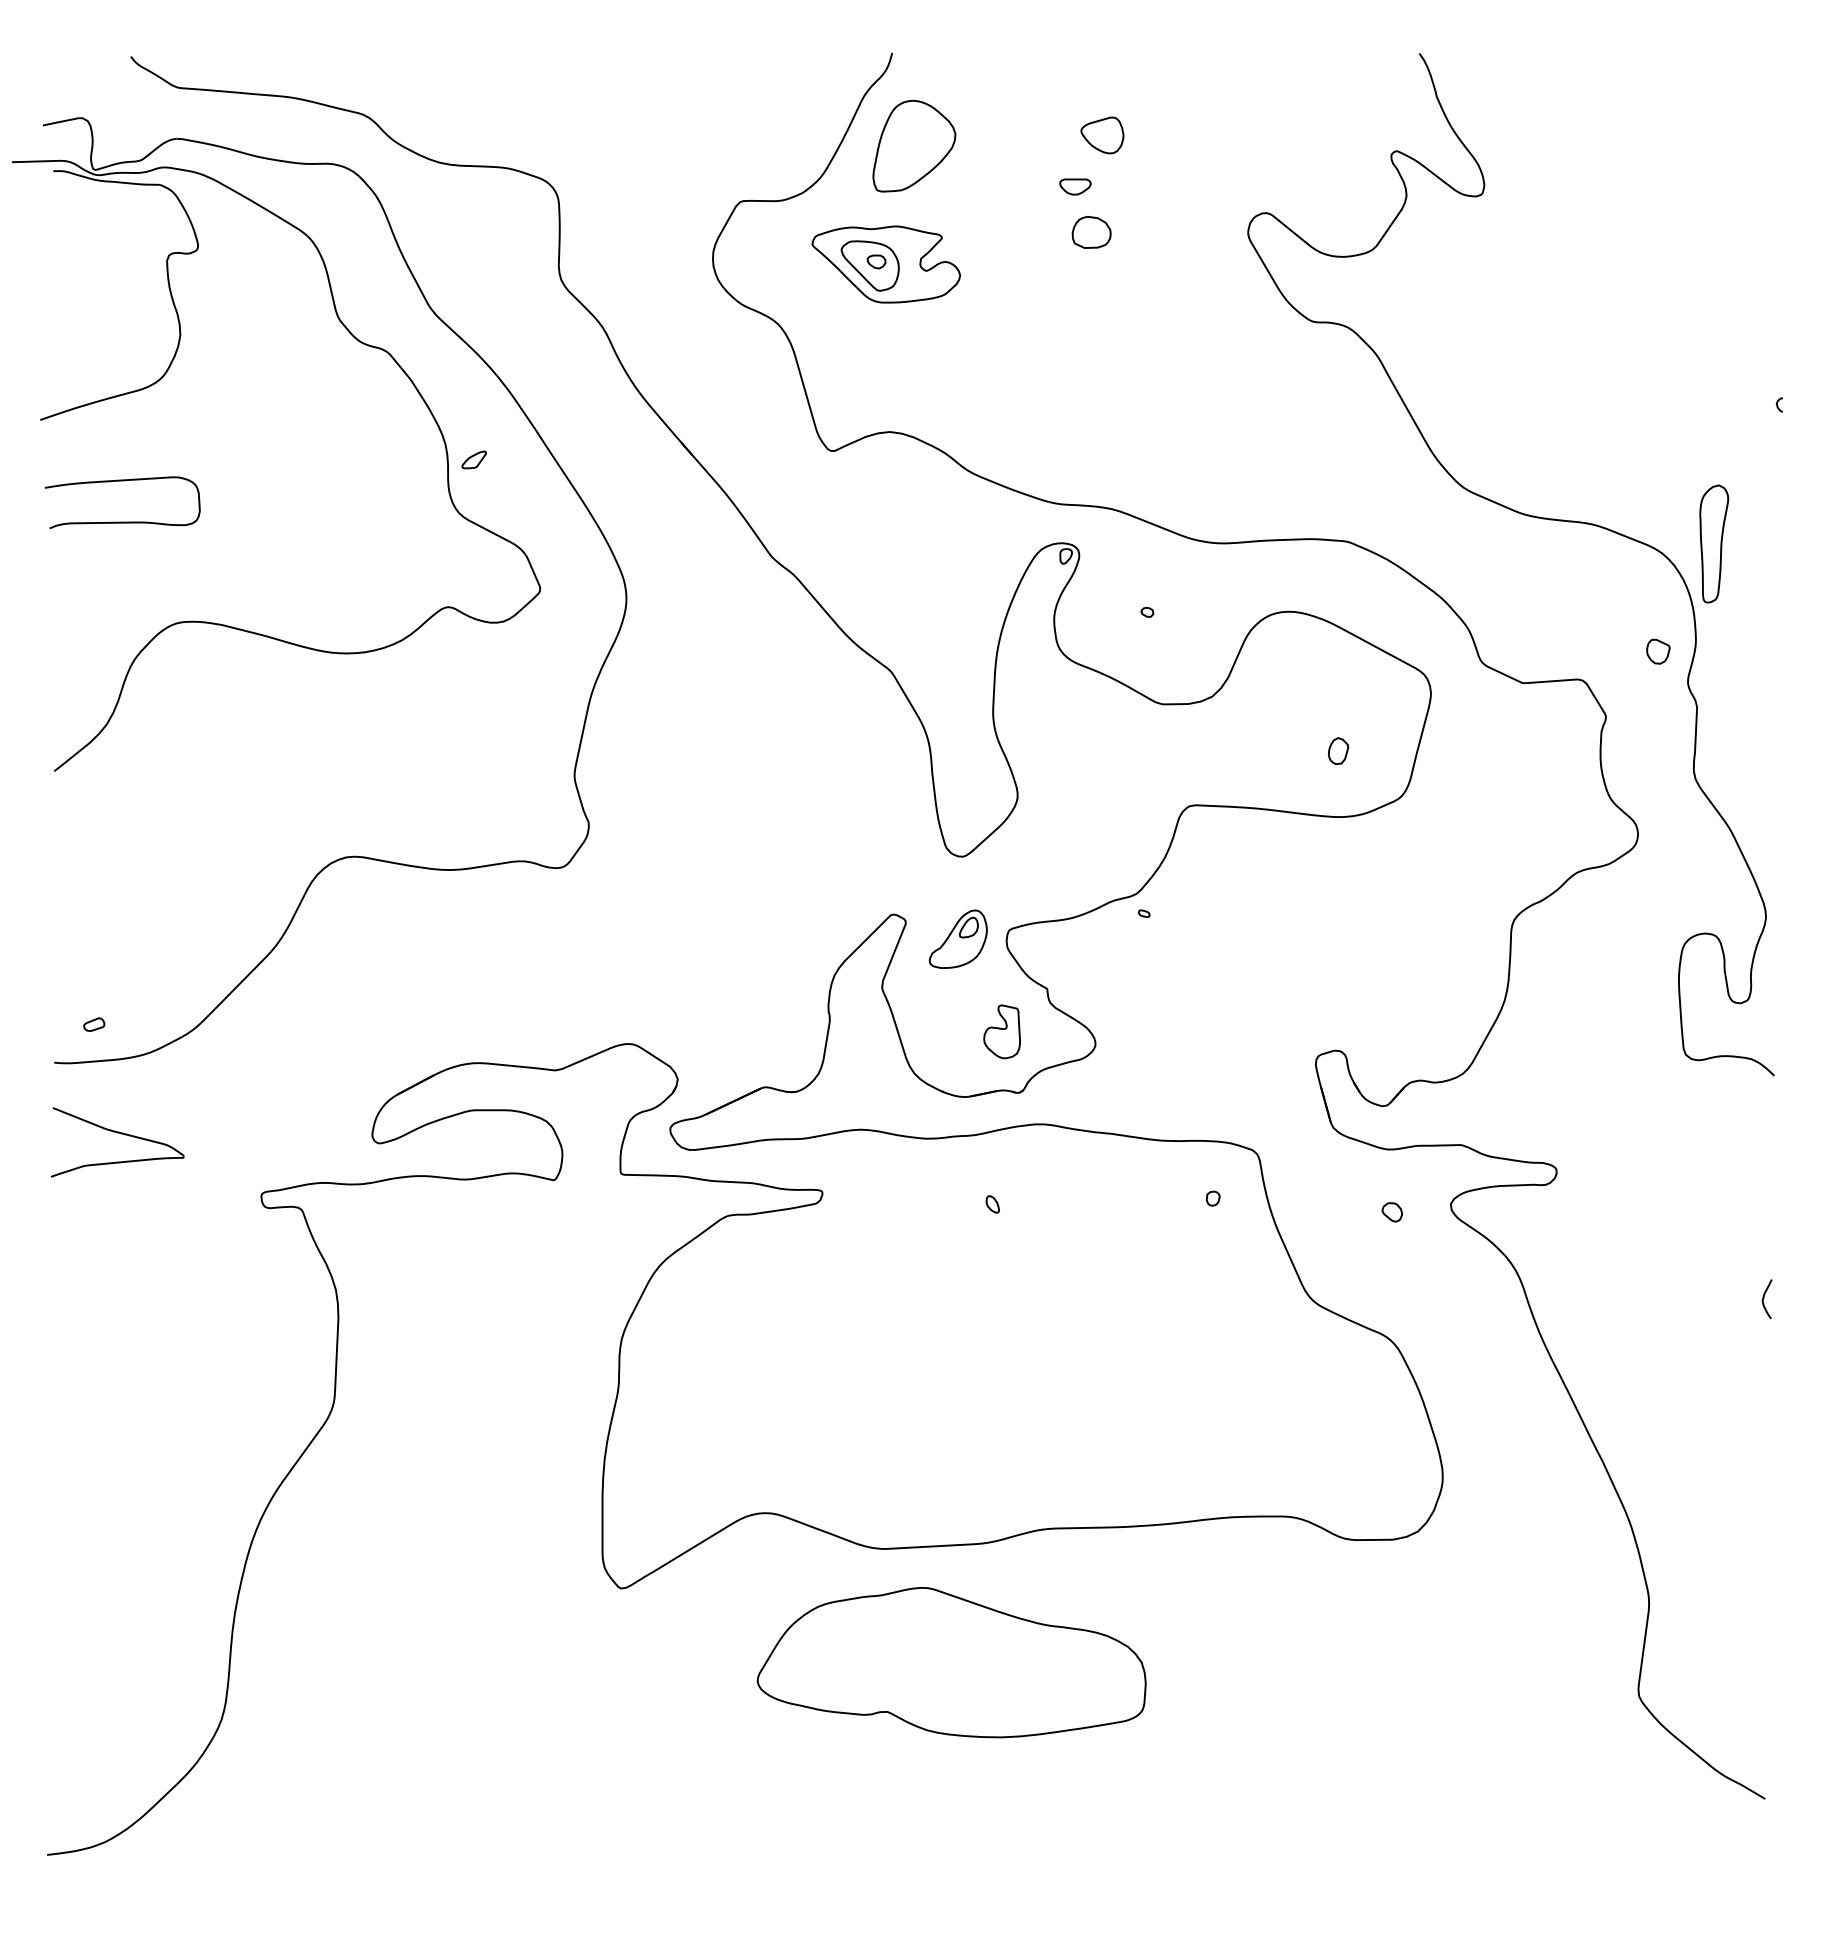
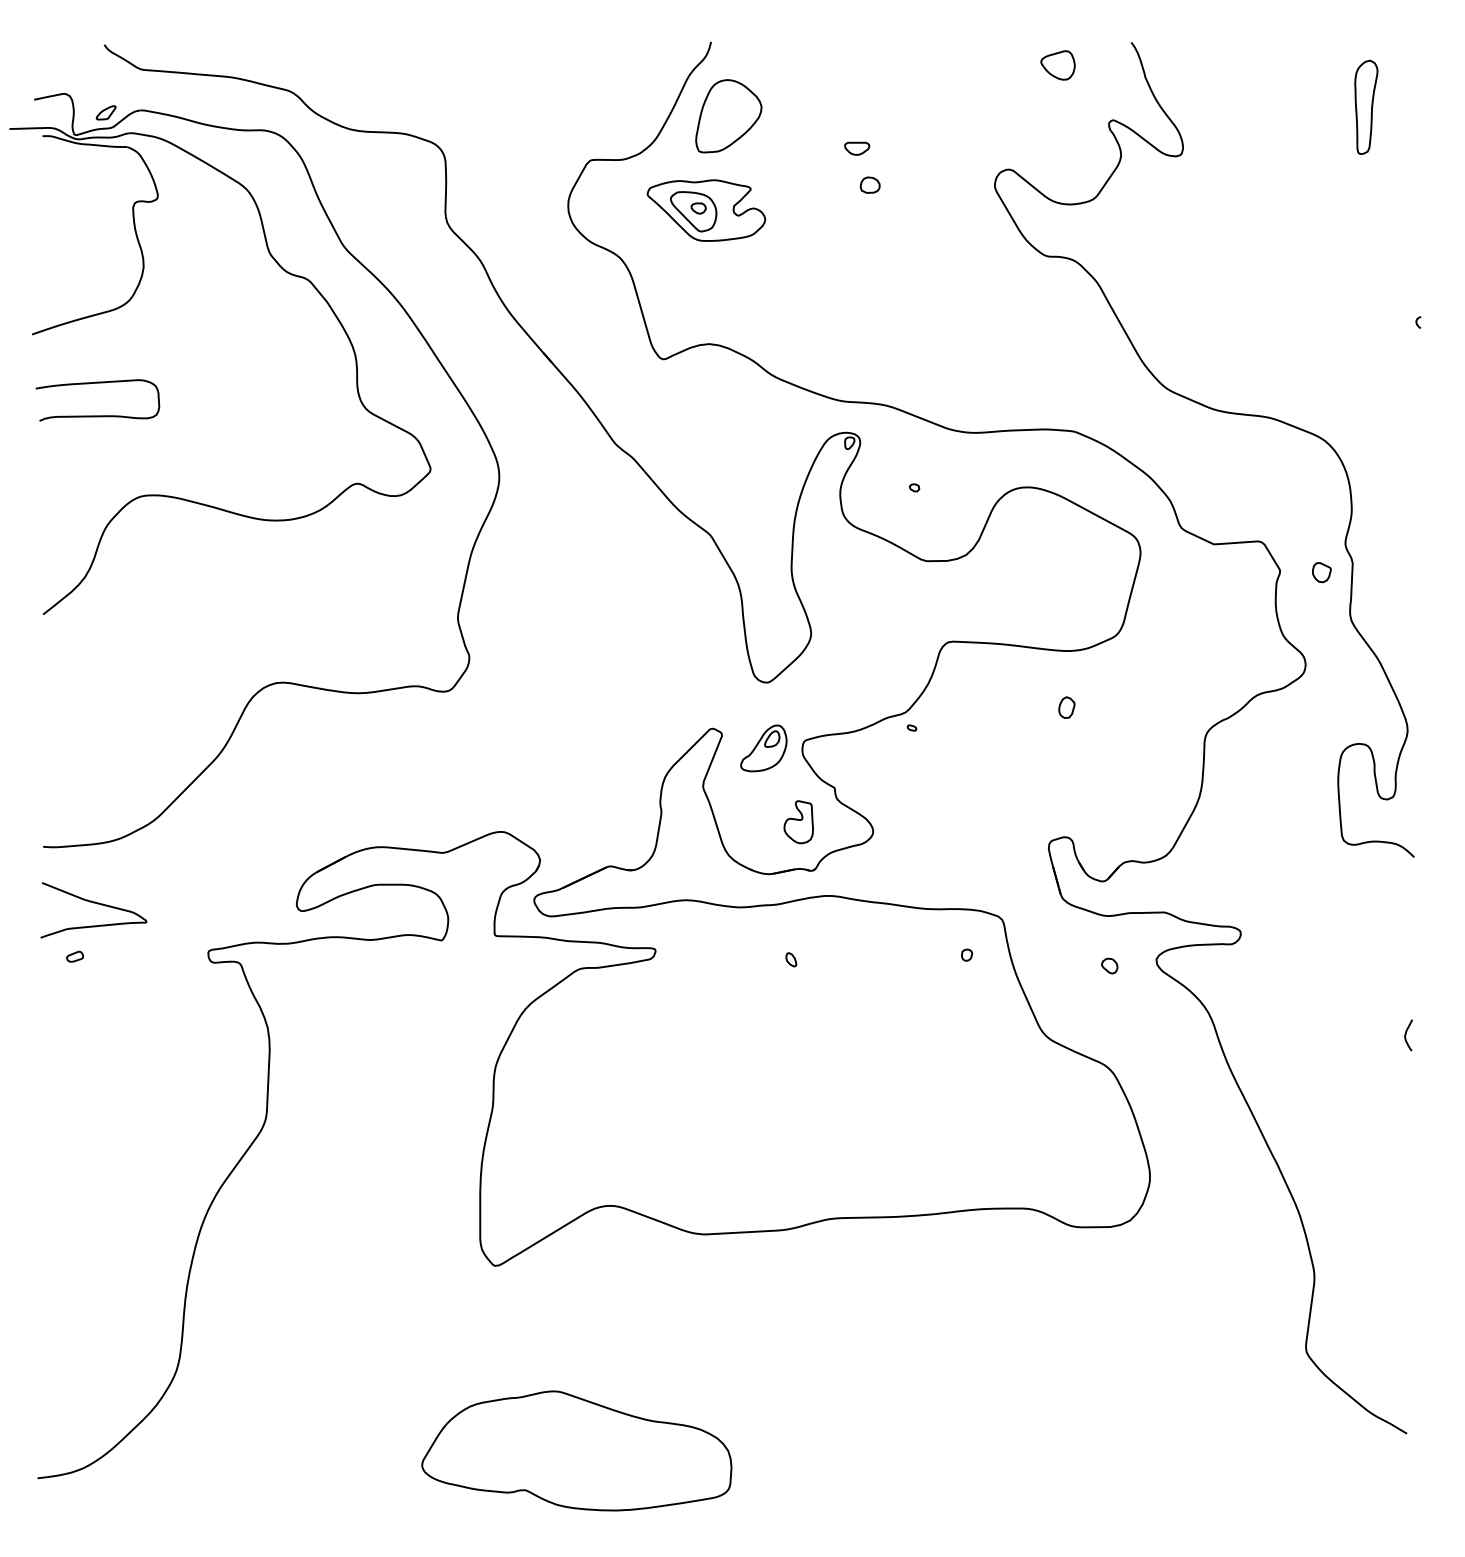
part: (1102, 135) -> (1058, 65), moved
part: (1091, 232) -> (869, 185), size x0.62
part: (473, 459) -> (105, 112), moved
part: (1714, 543) -> (1366, 106), moved
part: (1658, 651) -> (1321, 572), moved
part: (1338, 750) -> (1066, 707), moved
part: (94, 1024) -> (75, 956), moved
part: (951, 1662) -> (576, 1450), moved

